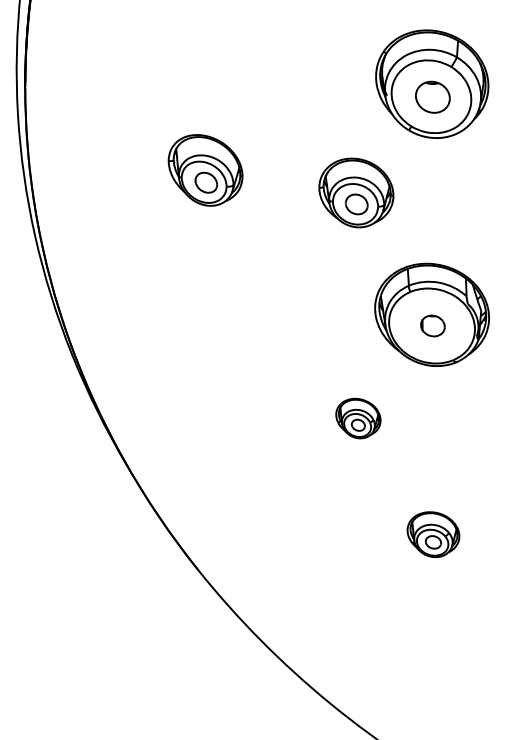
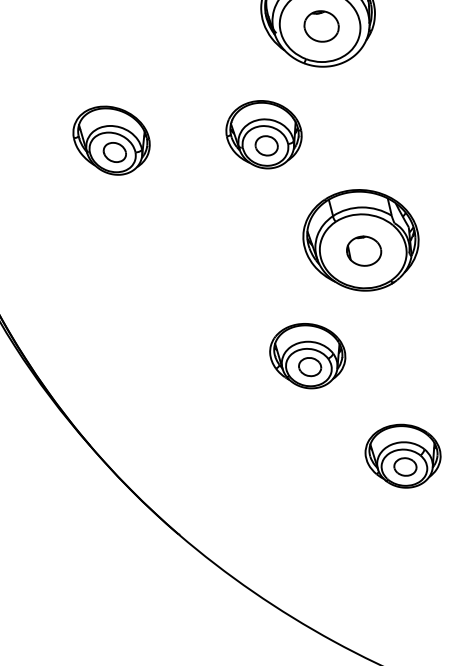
part: (432, 325) -> (363, 250), size x1.43
part: (358, 418) -> (308, 355), size x1.67
part: (433, 534) -> (403, 455), size x1.43

